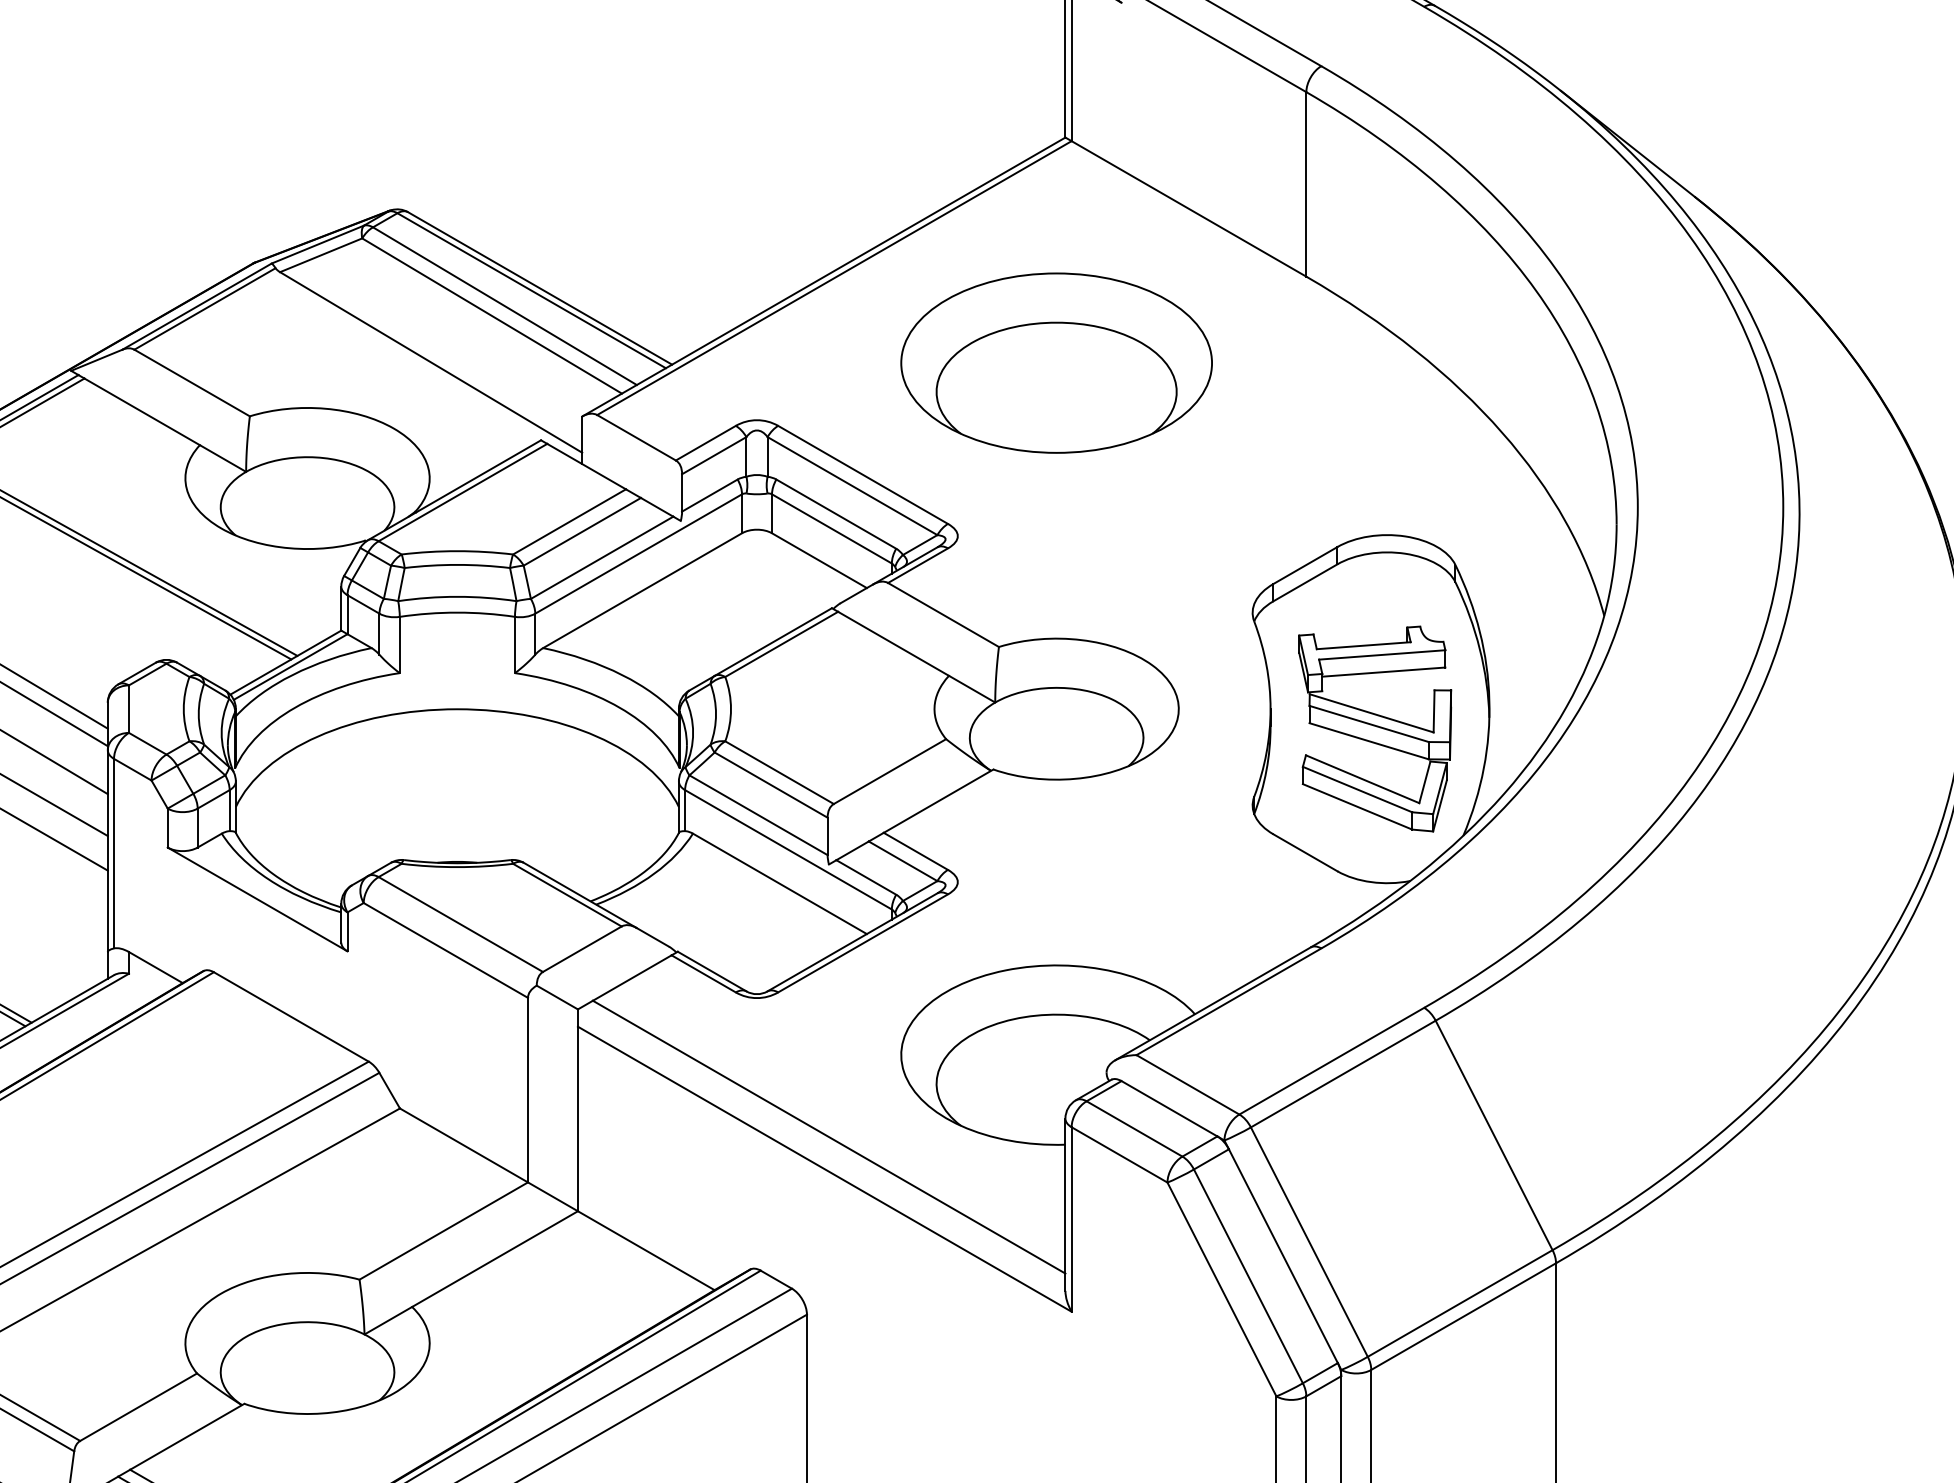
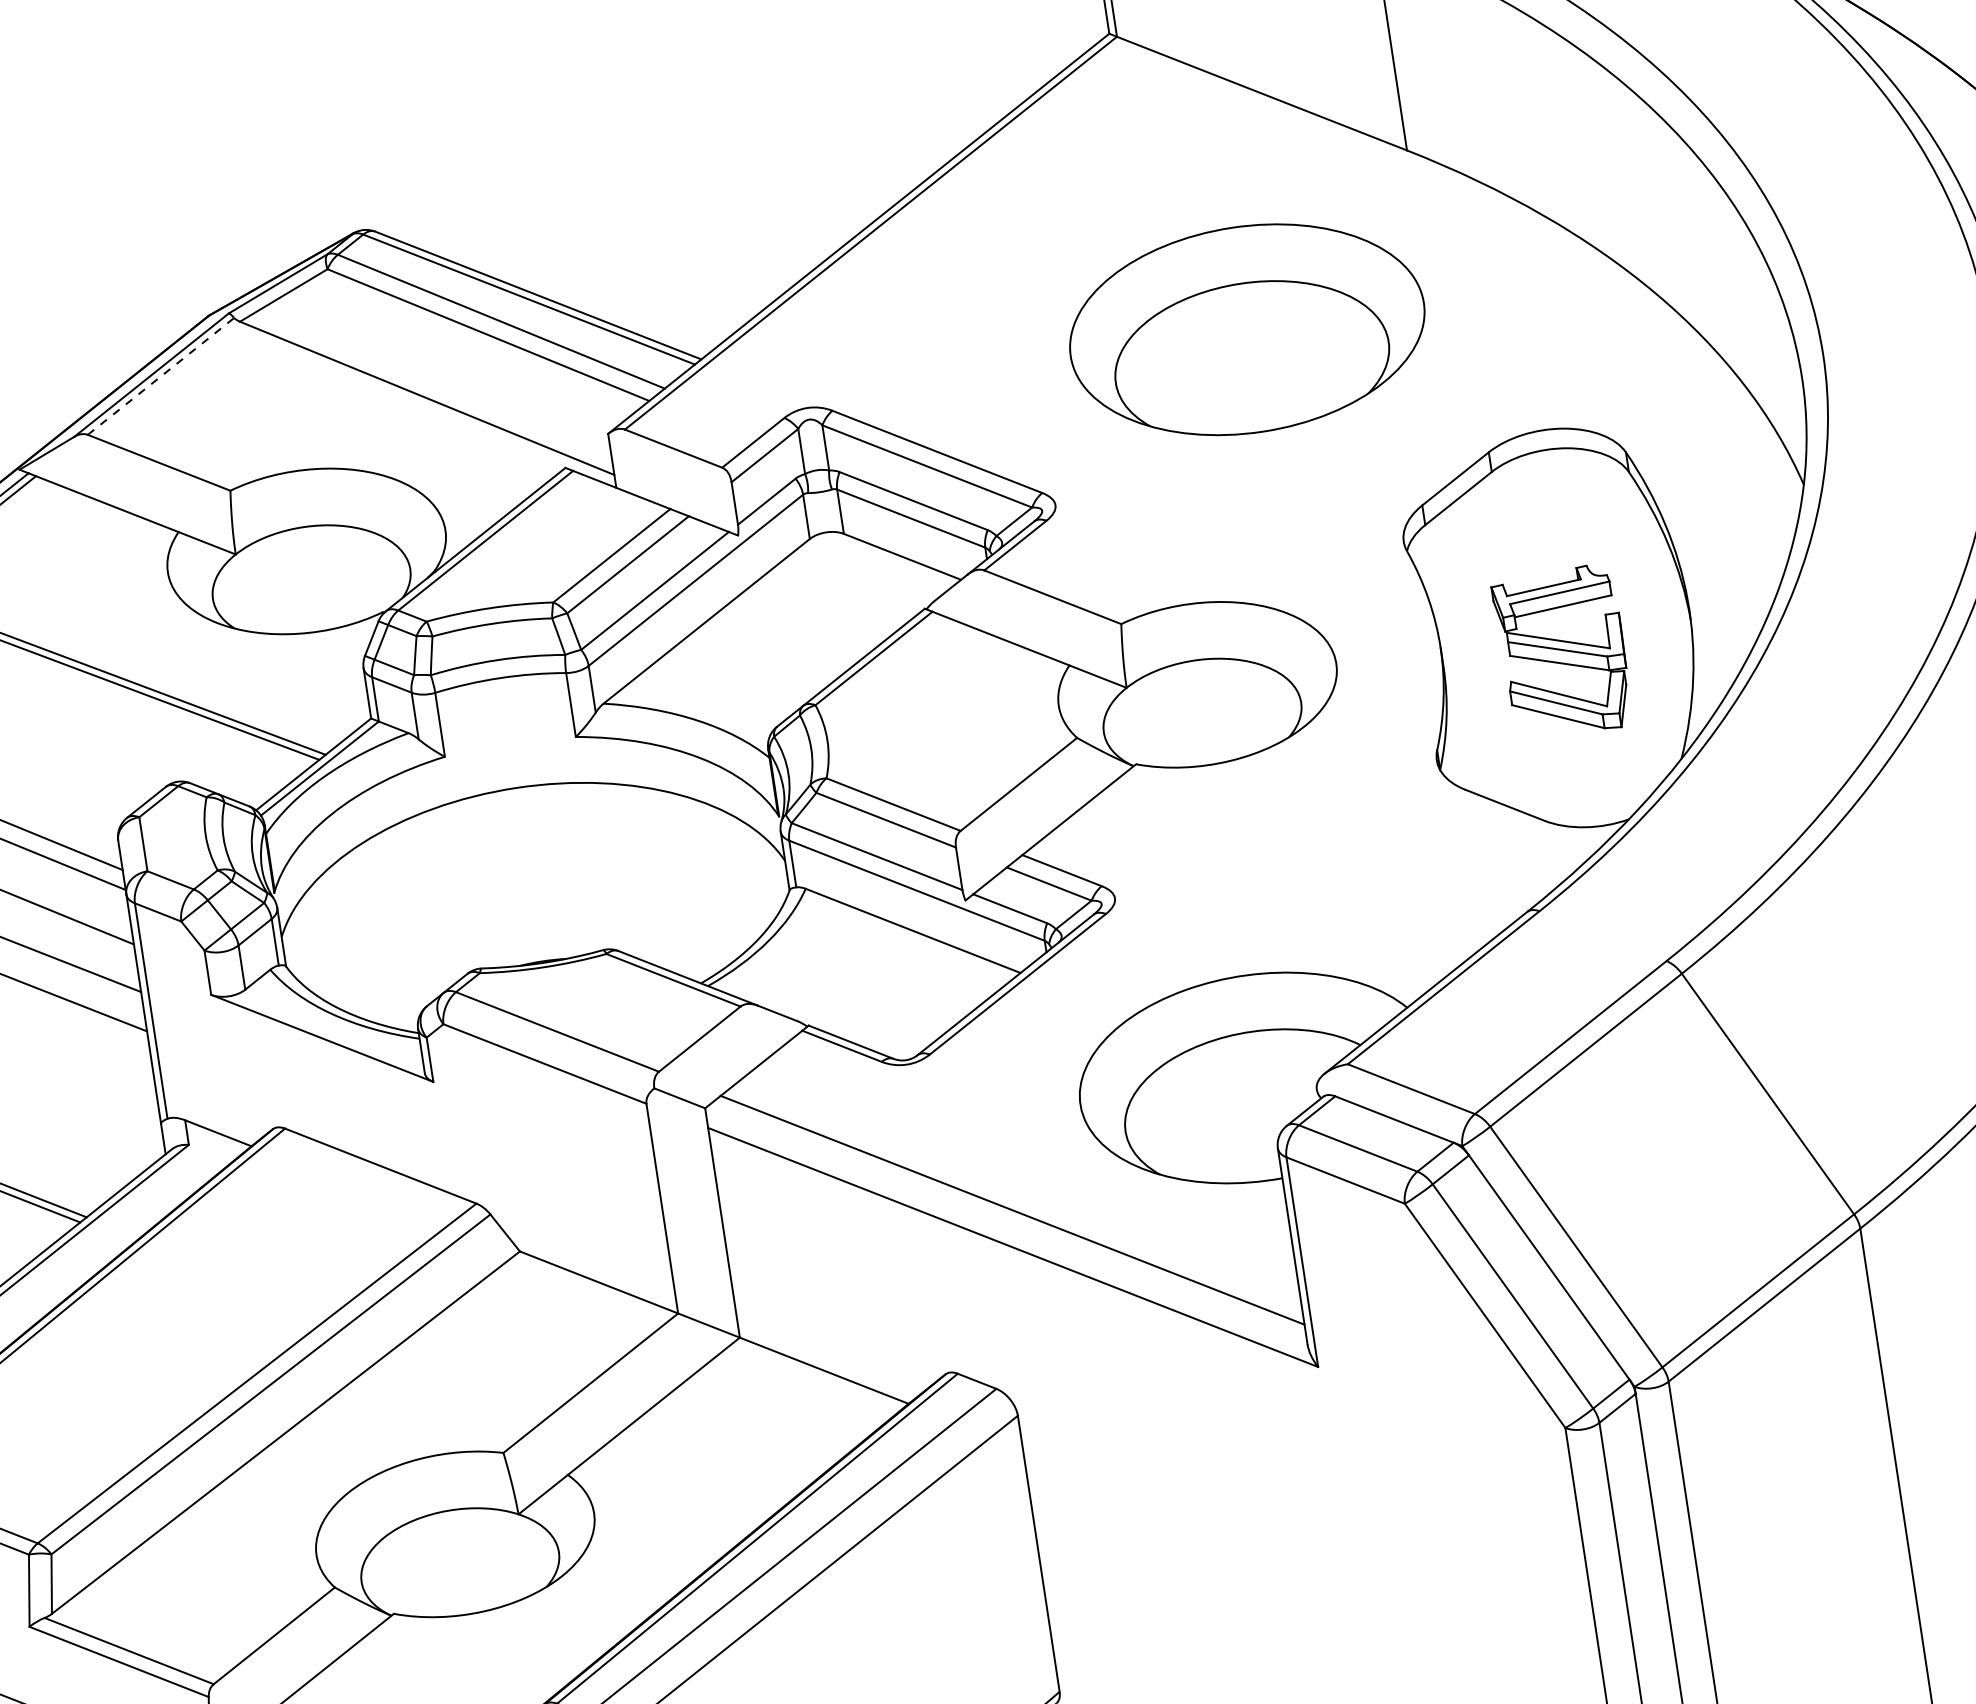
line: (205, 308) -> (161, 375), solid -> dashed
part: (1056, 362) -> (1247, 329), moved
part: (1375, 728) -> (1563, 652), size x0.7

